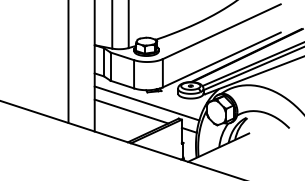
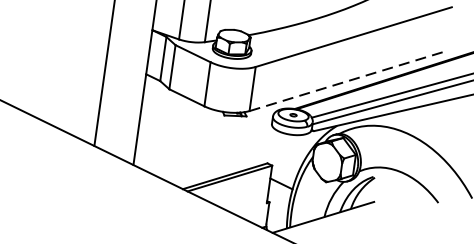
line: (222, 59) -> (348, 80), solid -> dashed
line: (146, 103) -> (220, 132), removed
line: (131, 111) -> (195, 141), removed

